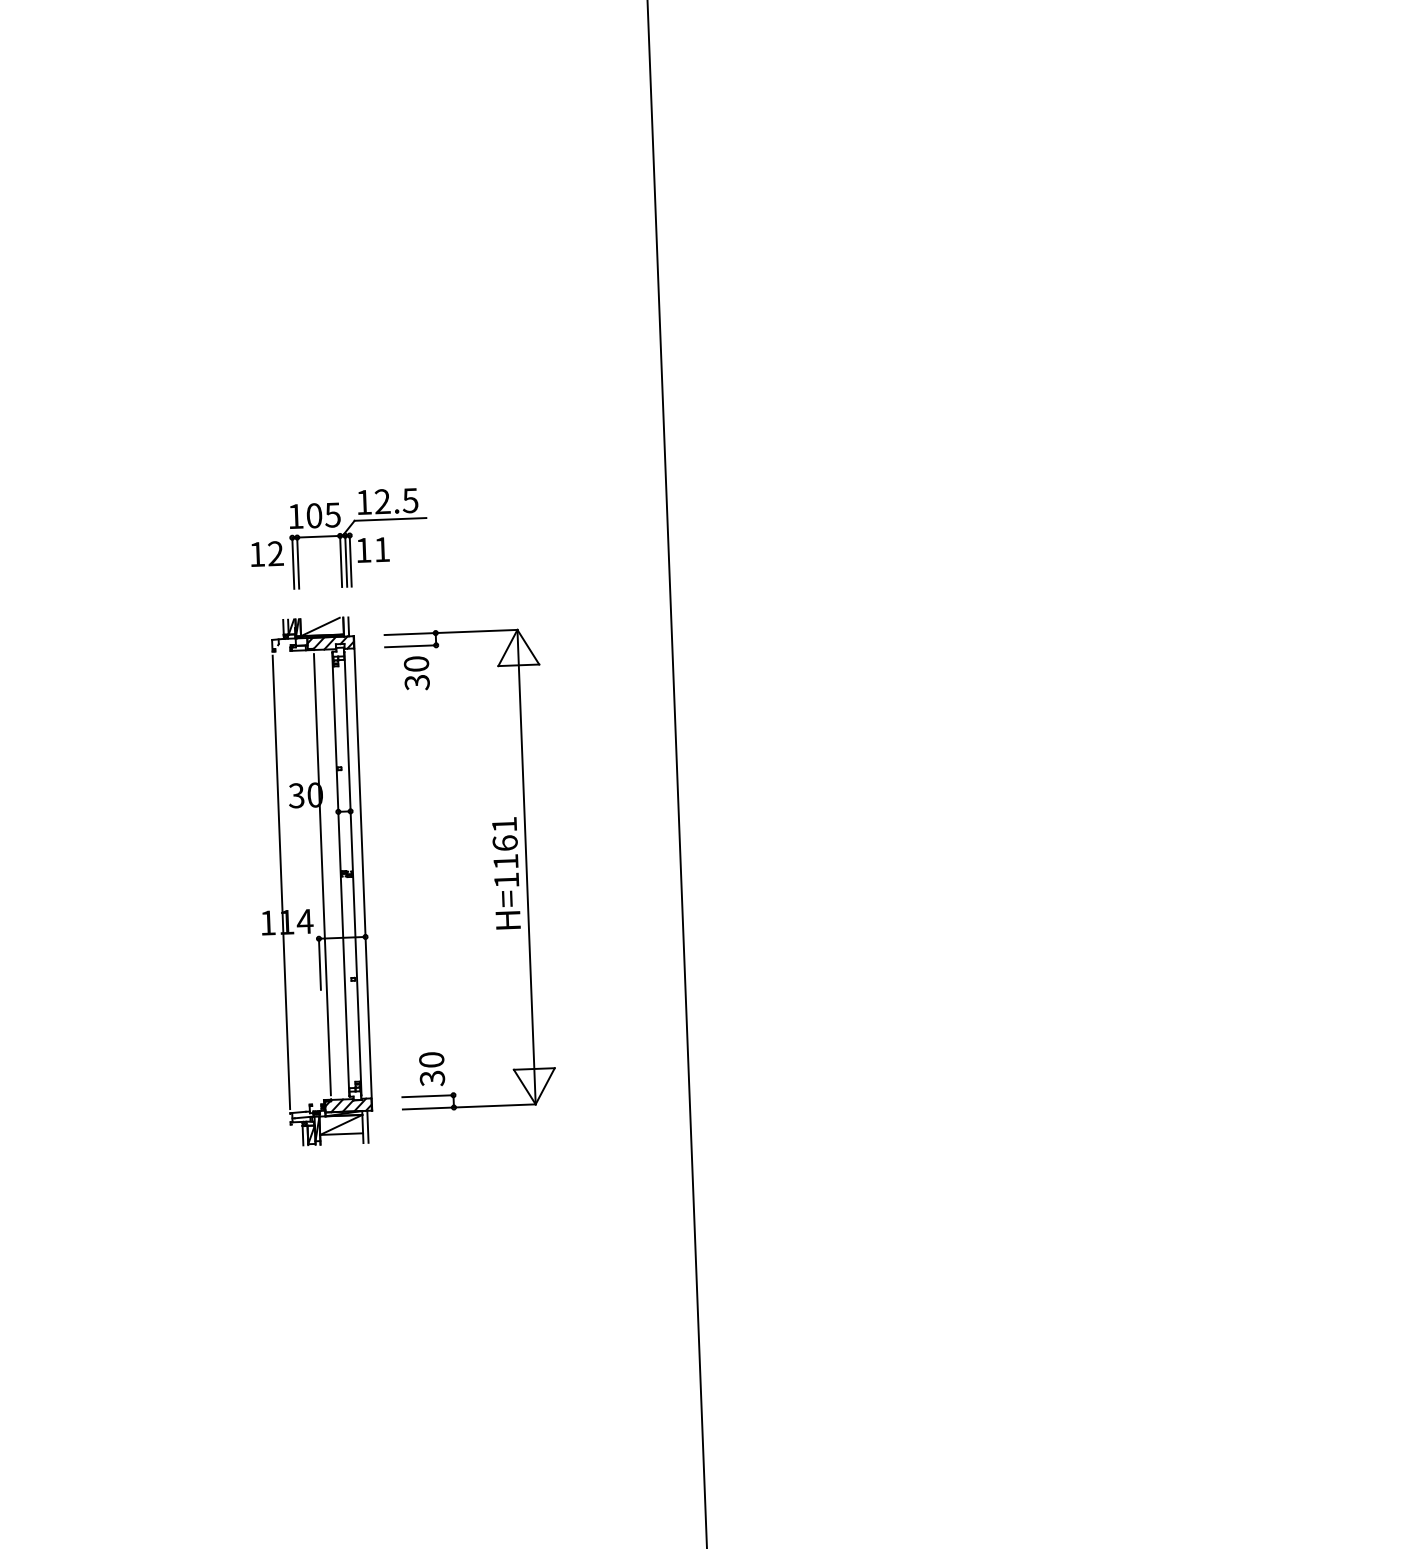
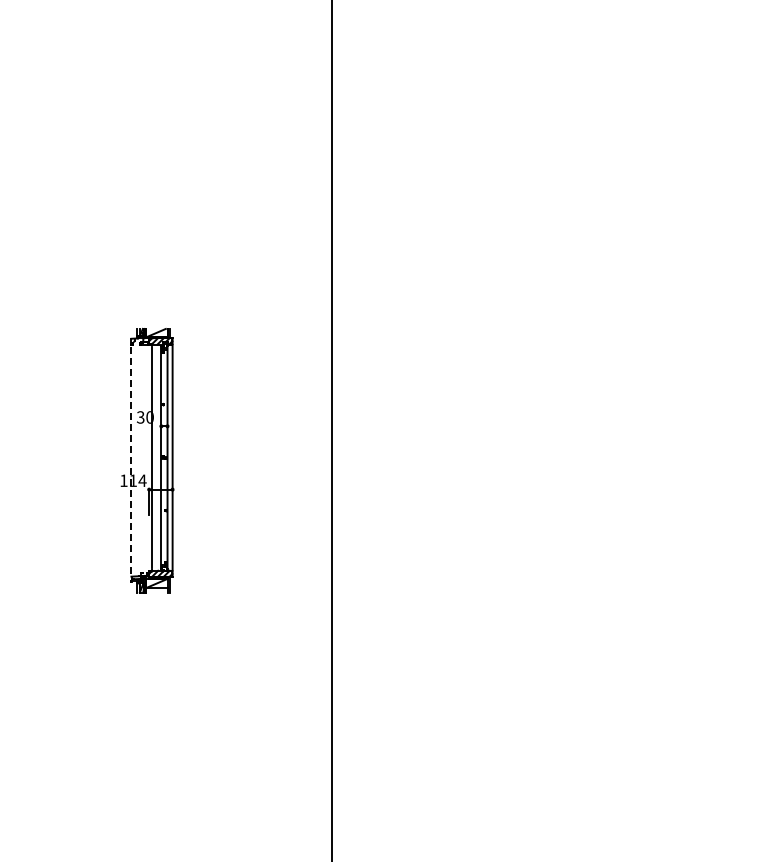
part: (338, 539) -> (166, 289), removed
part: (494, 863) -> (238, 455), removed
line: (281, 882) -> (131, 460), solid -> dashed

